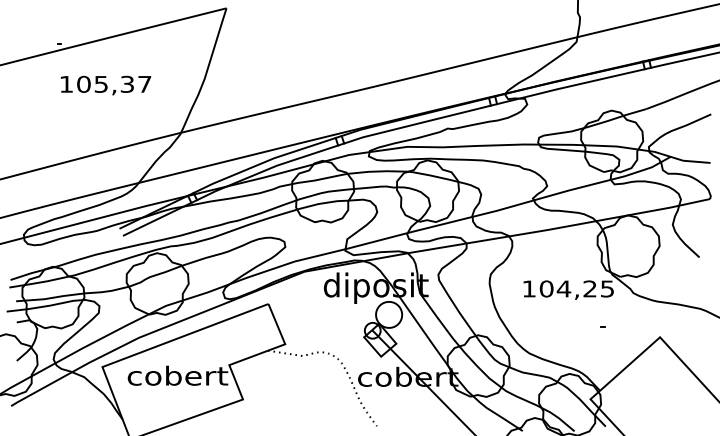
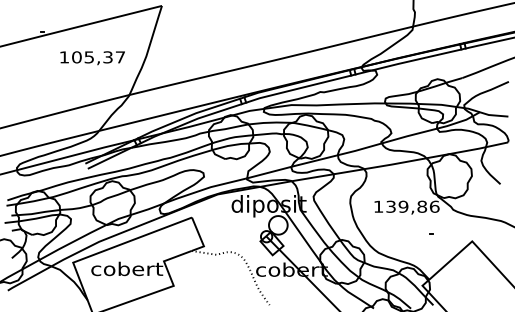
text: (105, 85) -> (92, 58), moved
text: (576, 288) -> (412, 206), 104,25 -> 139,86

